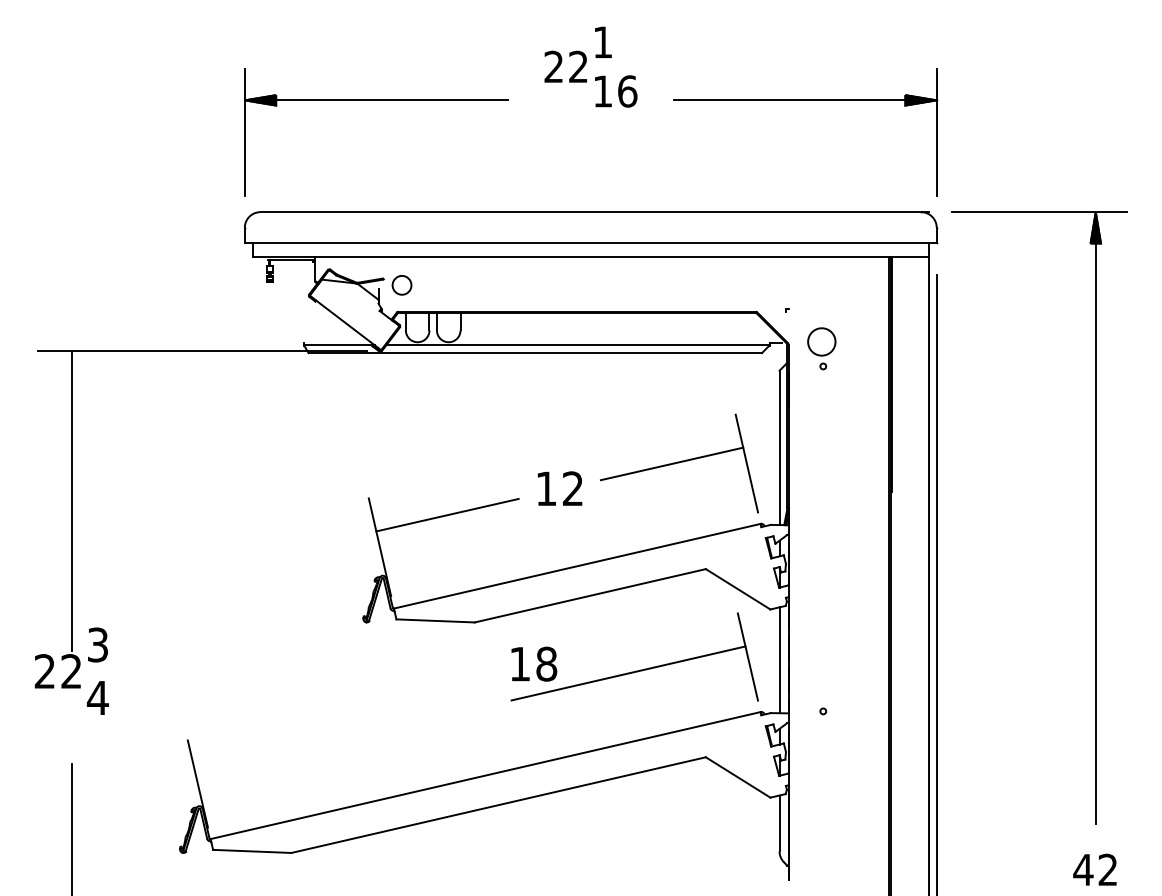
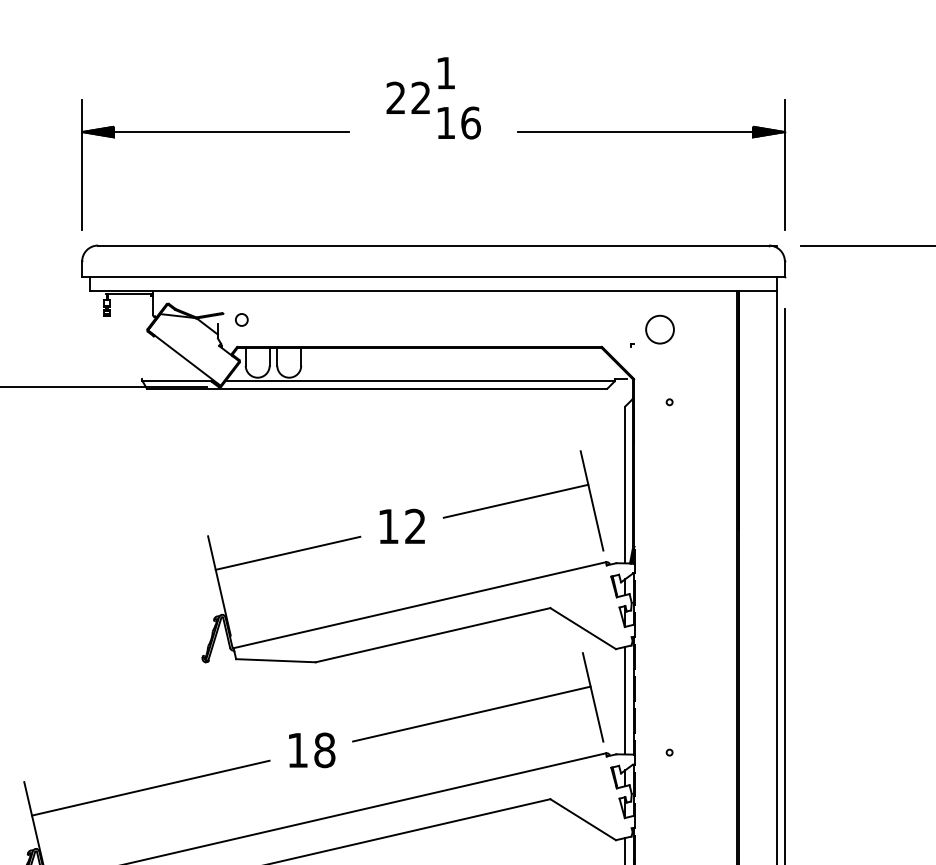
circle: (401, 285) -> (241, 320), size x0.62
circle: (821, 341) -> (659, 329), moved
text: (534, 663) -> (312, 749), moved
line: (312, 746) -> (150, 788), added

